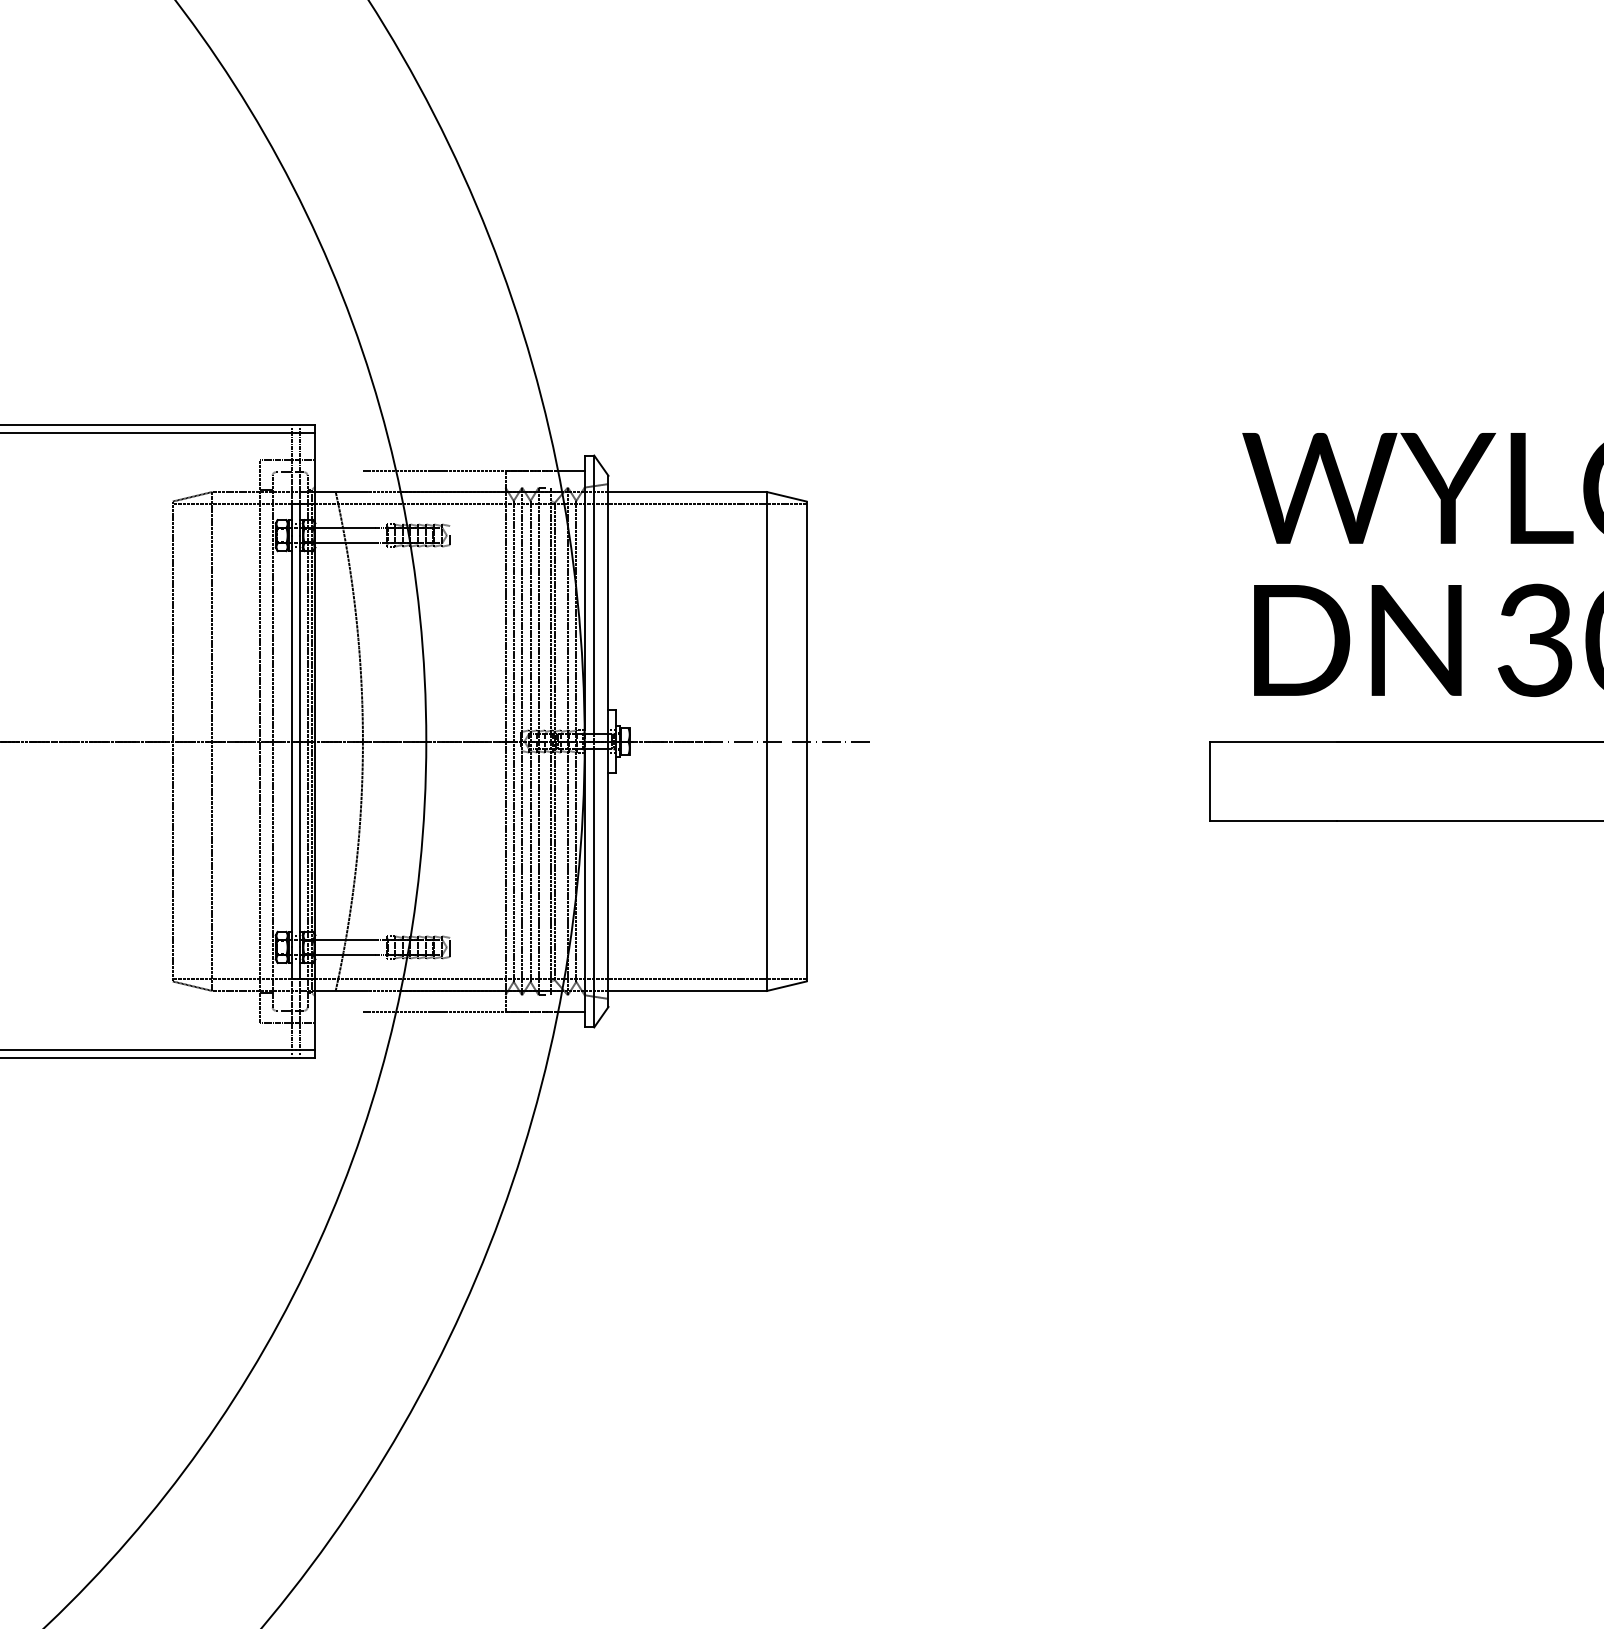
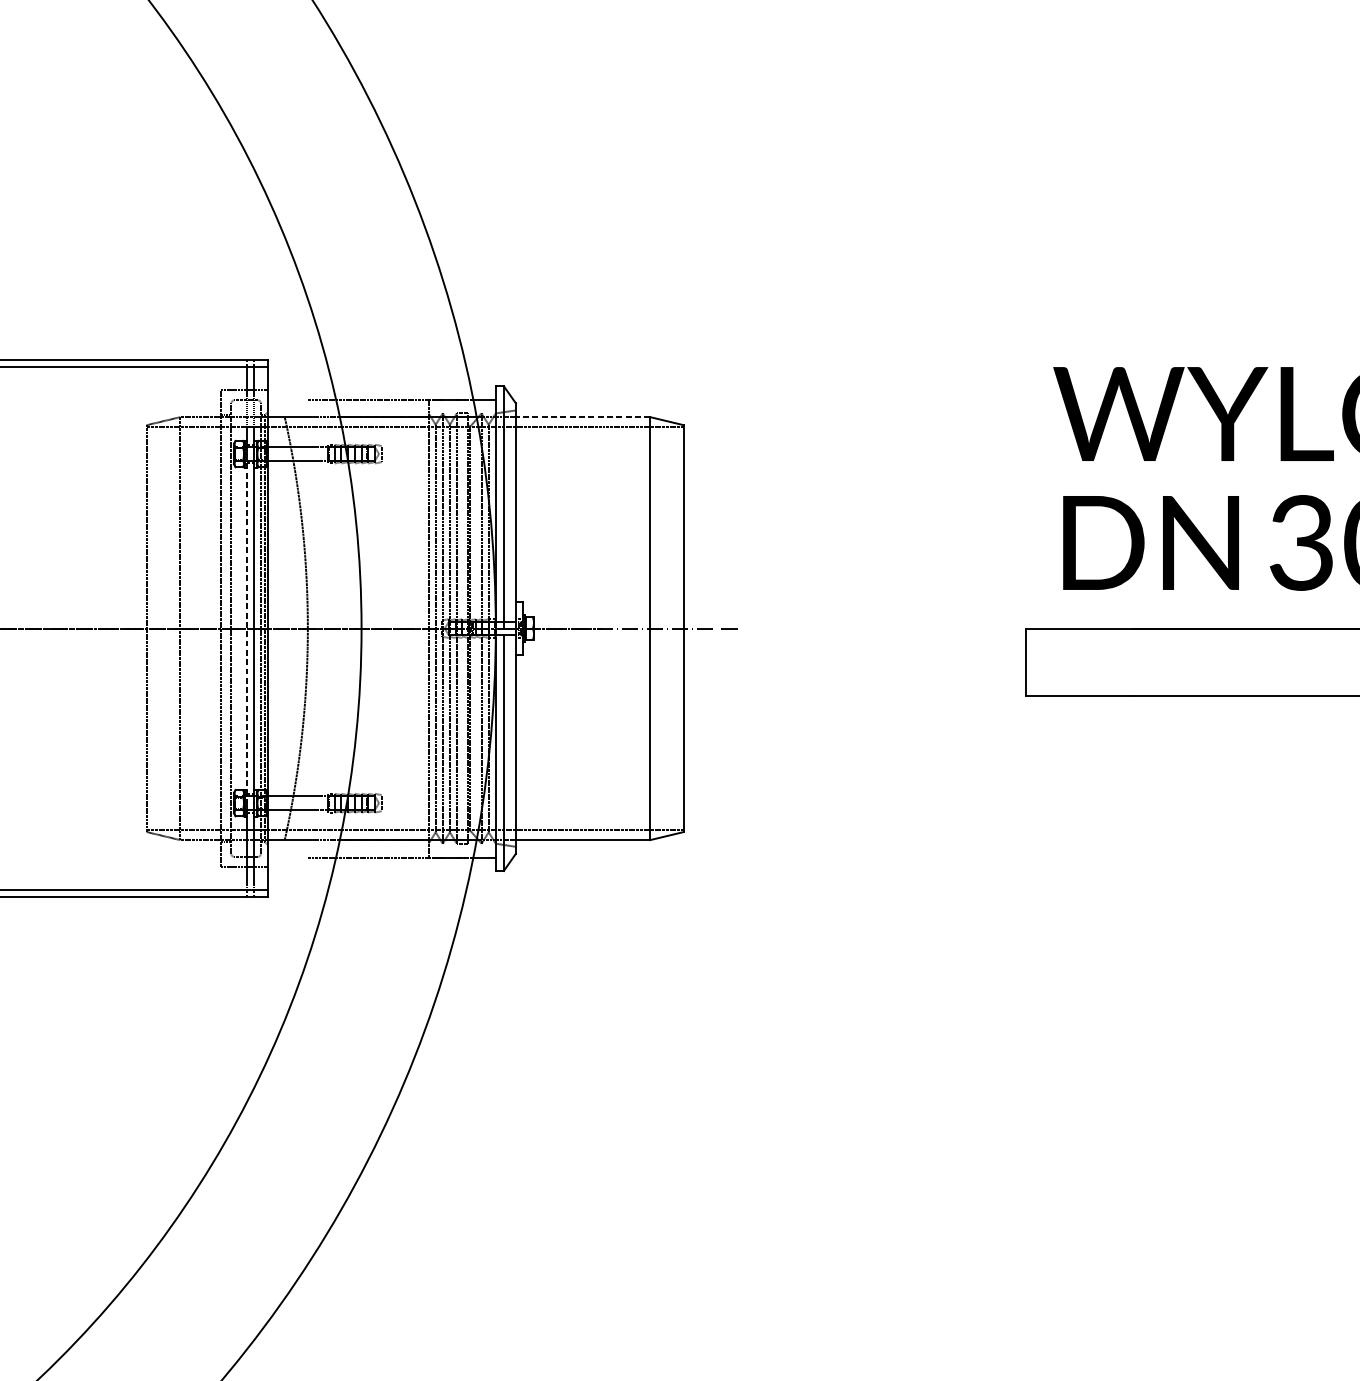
line: (687, 492) -> (582, 417), solid -> dashed
line: (291, 741) -> (247, 628), solid -> dashed

